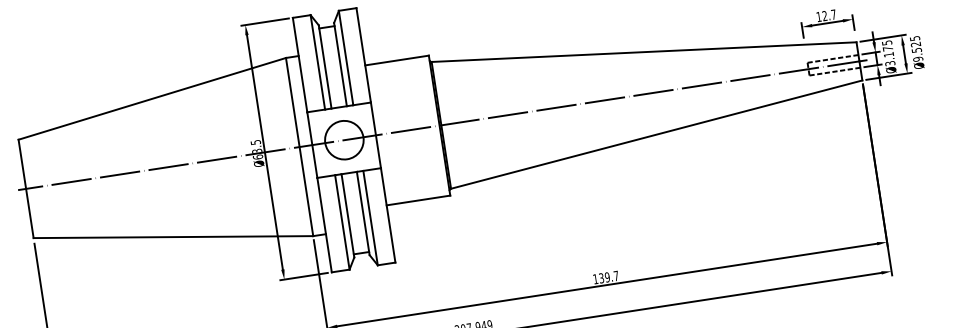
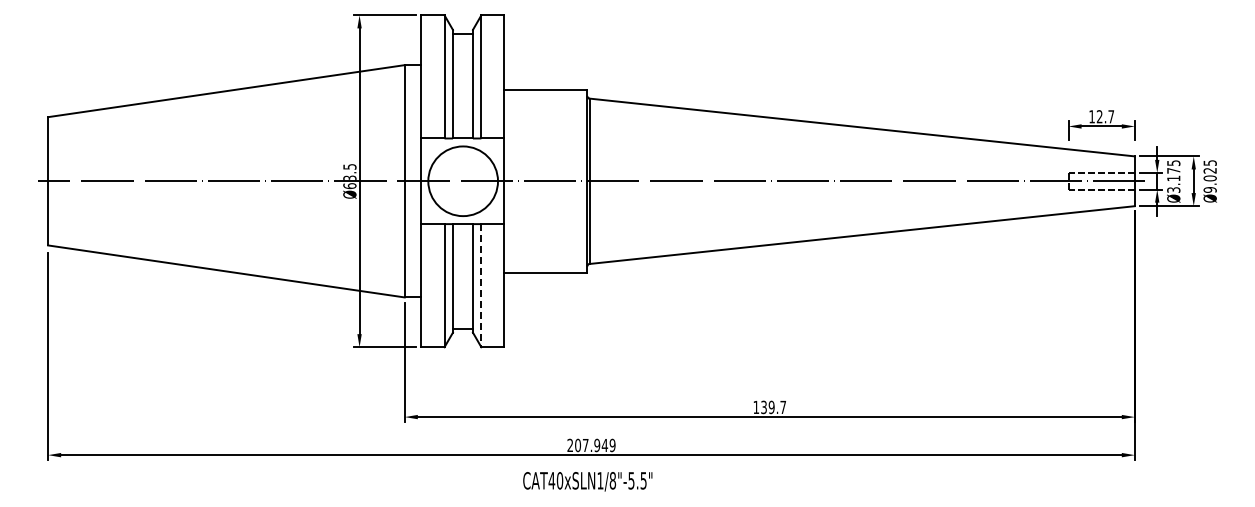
text: (916, 50) -> (1209, 178), Ø9.525 -> Ø9.025
circle: (344, 140) -> (463, 181), size x1.4
line: (370, 217) -> (481, 285), solid -> dashed

